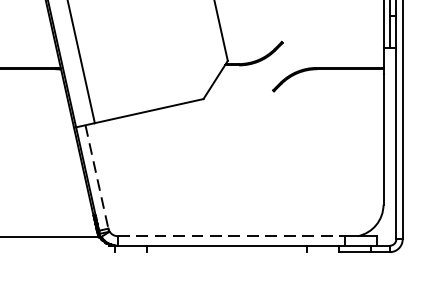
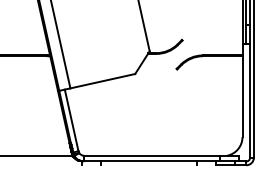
line: (96, 177) -> (71, 120), dashed -> solid
line: (230, 235) -> (151, 155), dashed -> solid

